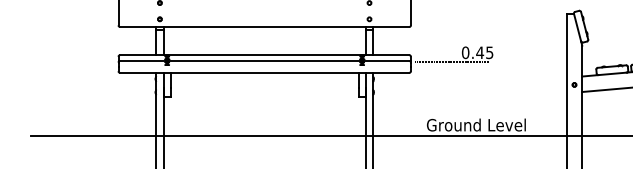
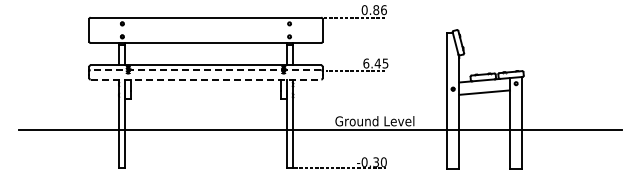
text: (465, 52) -> (366, 63), 0.45 -> 6.45
line: (264, 61) -> (205, 70), solid -> dashed
line: (265, 72) -> (206, 79), solid -> dashed

